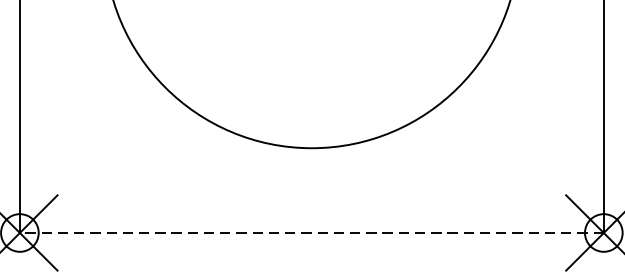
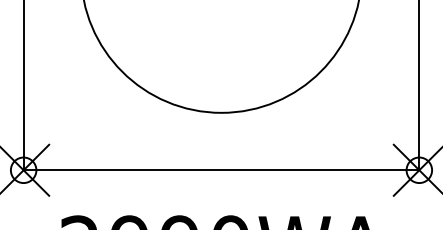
line: (311, 233) -> (221, 170), dashed -> solid

